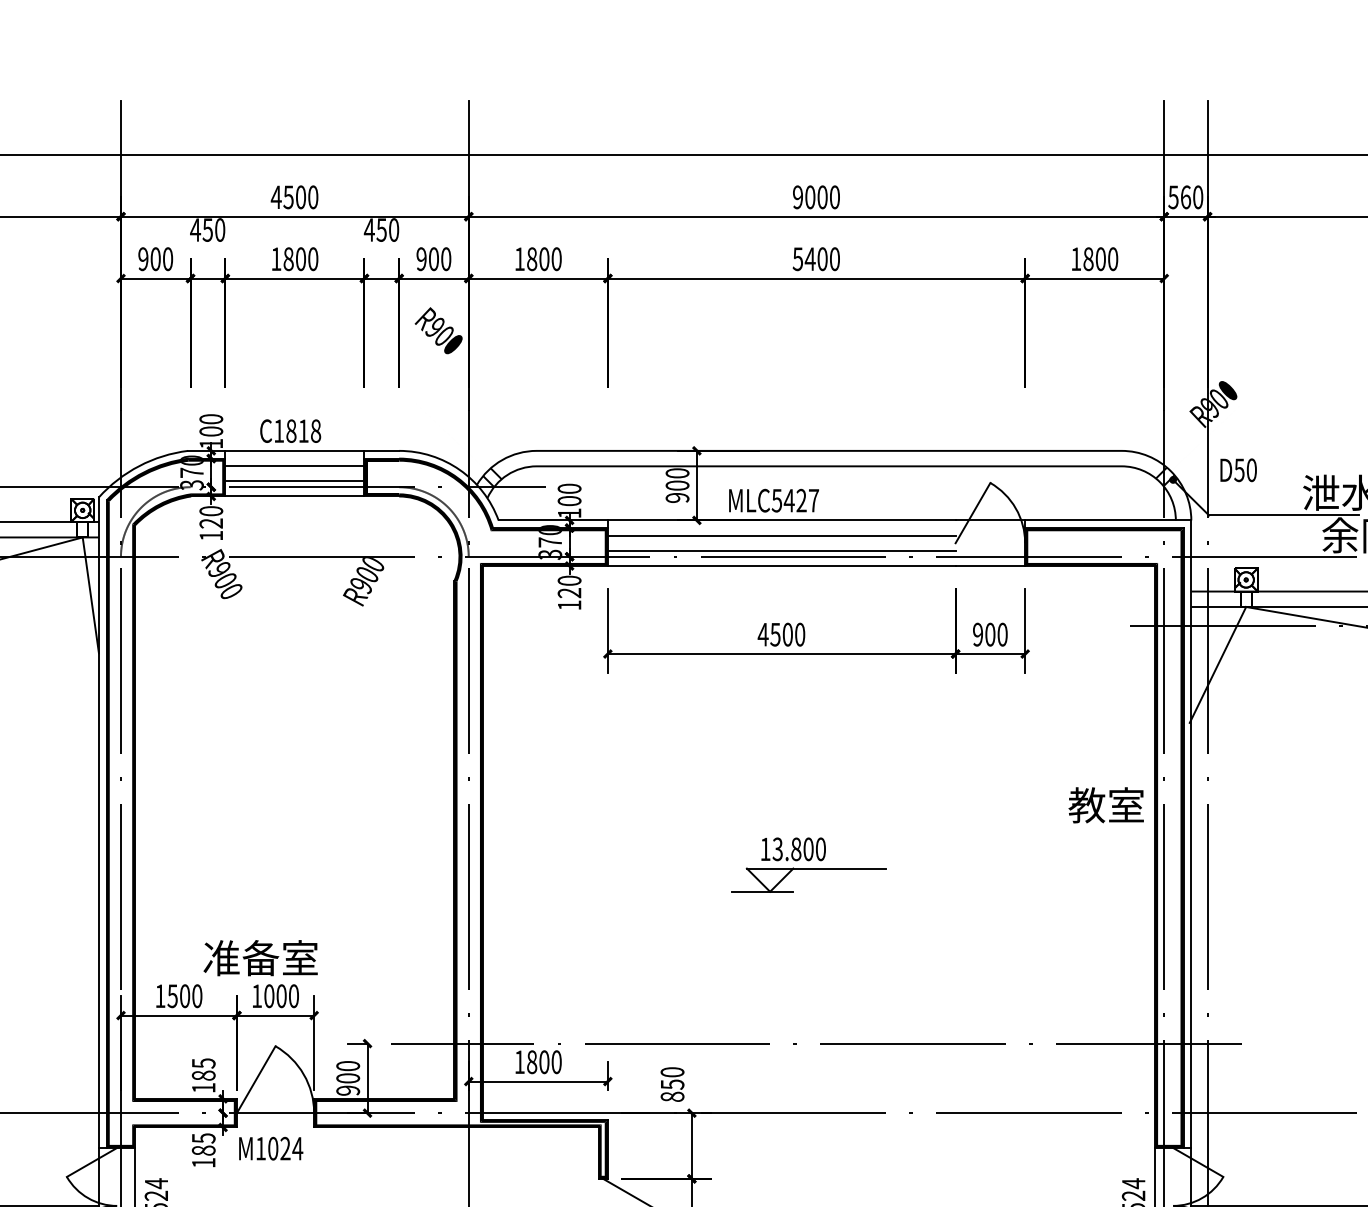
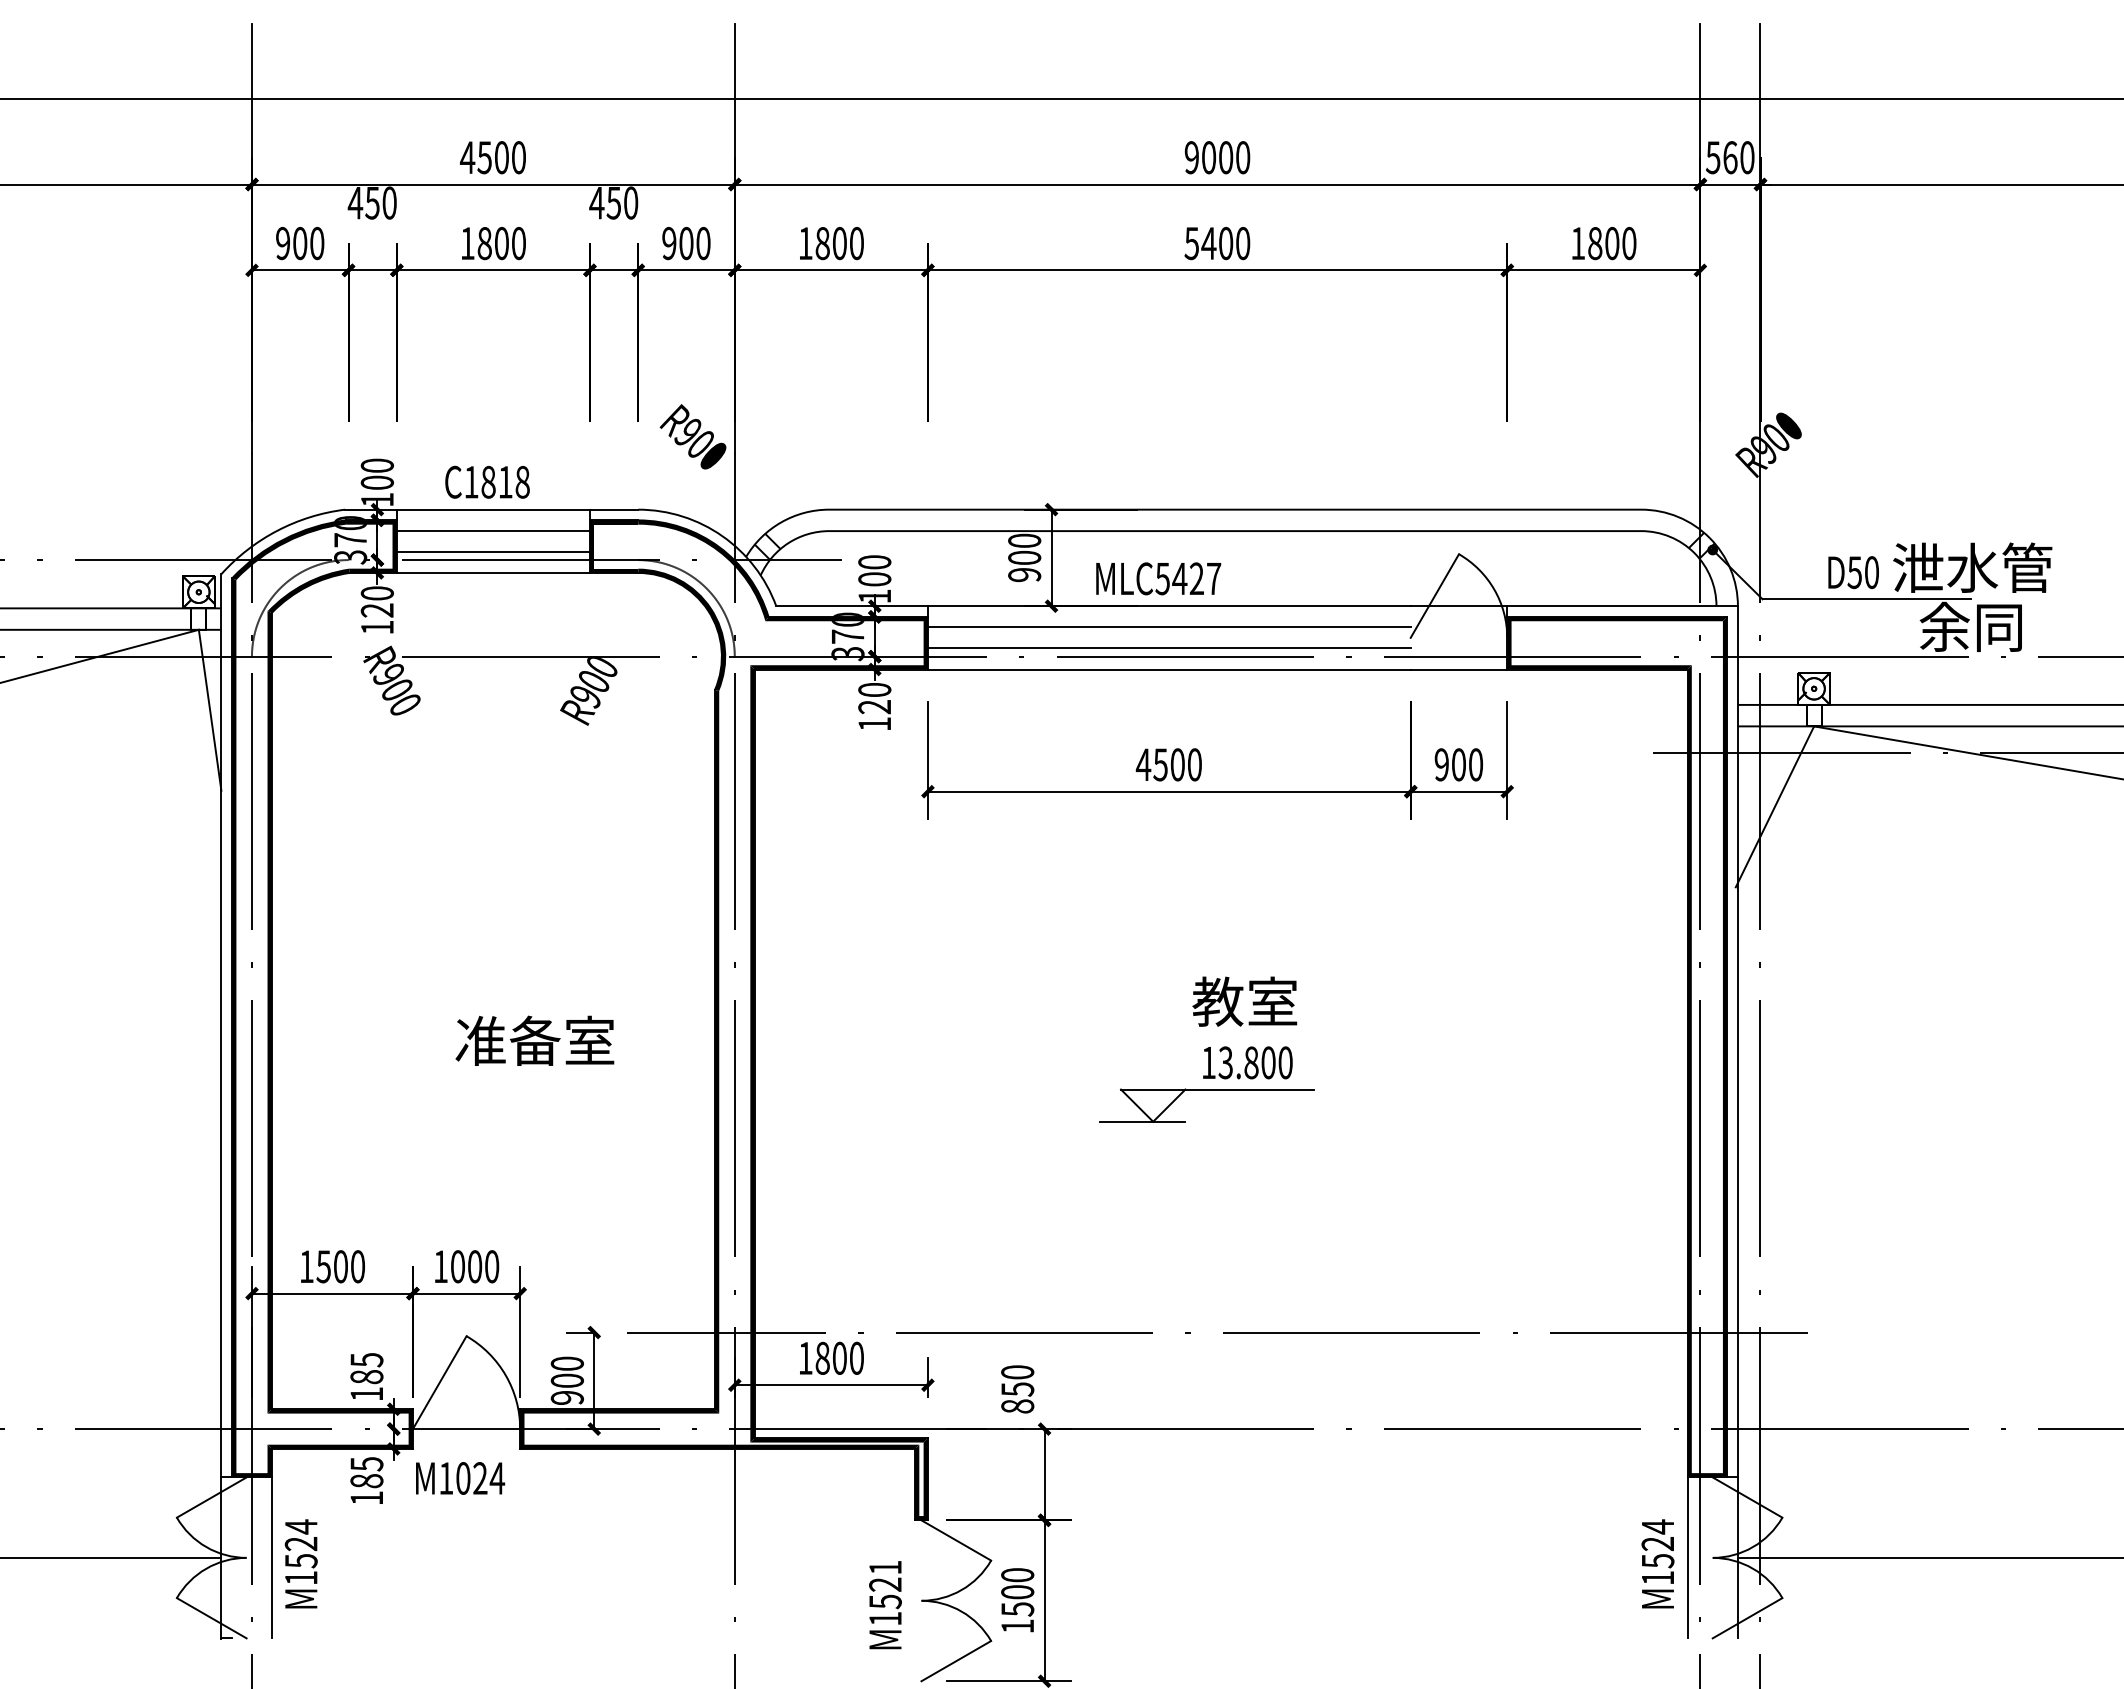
text: (438, 330) -> (692, 436), moved
text: (1238, 470) -> (1853, 572), moved
text: (1106, 805) -> (1244, 1001), moved
text: (793, 849) -> (1247, 1062), moved
text: (260, 957) -> (534, 1040), moved

